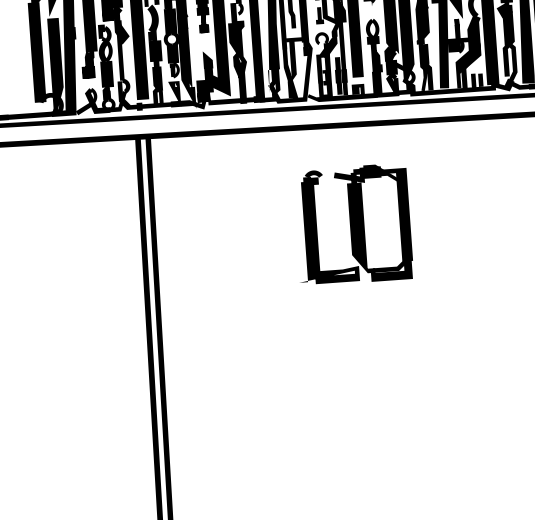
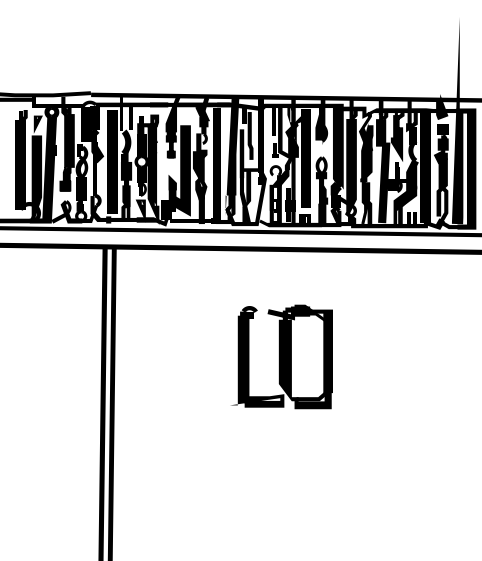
part: (352, 224) -> (281, 356), moved

